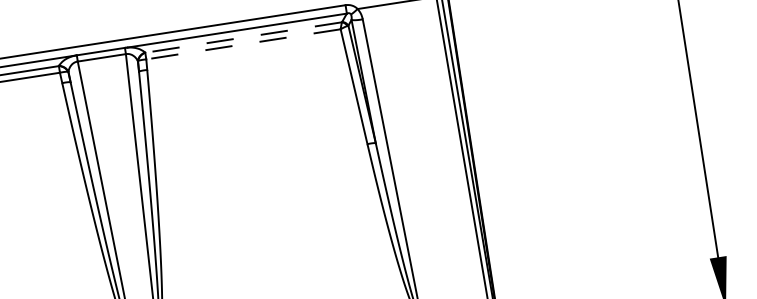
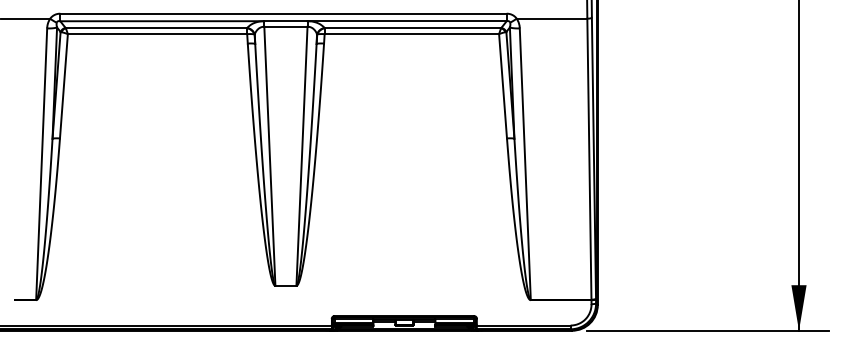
line: (243, 37) -> (412, 28), dashed -> solid
line: (243, 44) -> (411, 34), dashed -> solid

